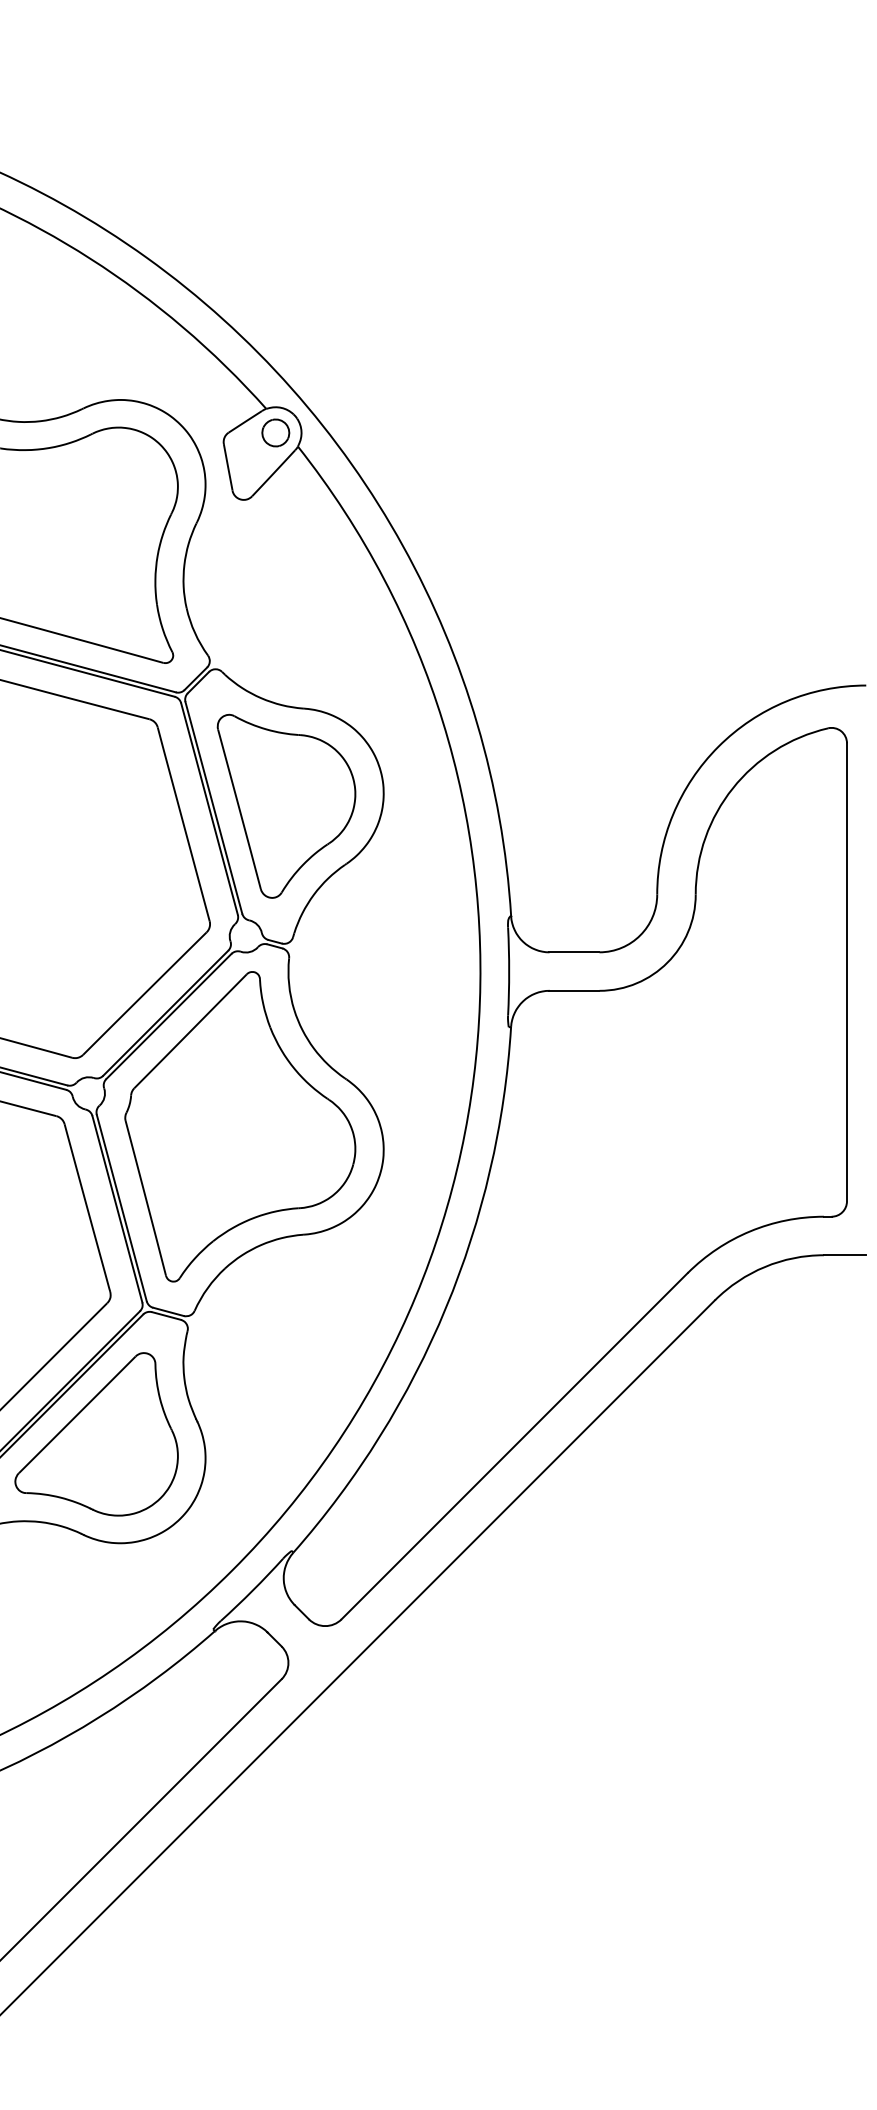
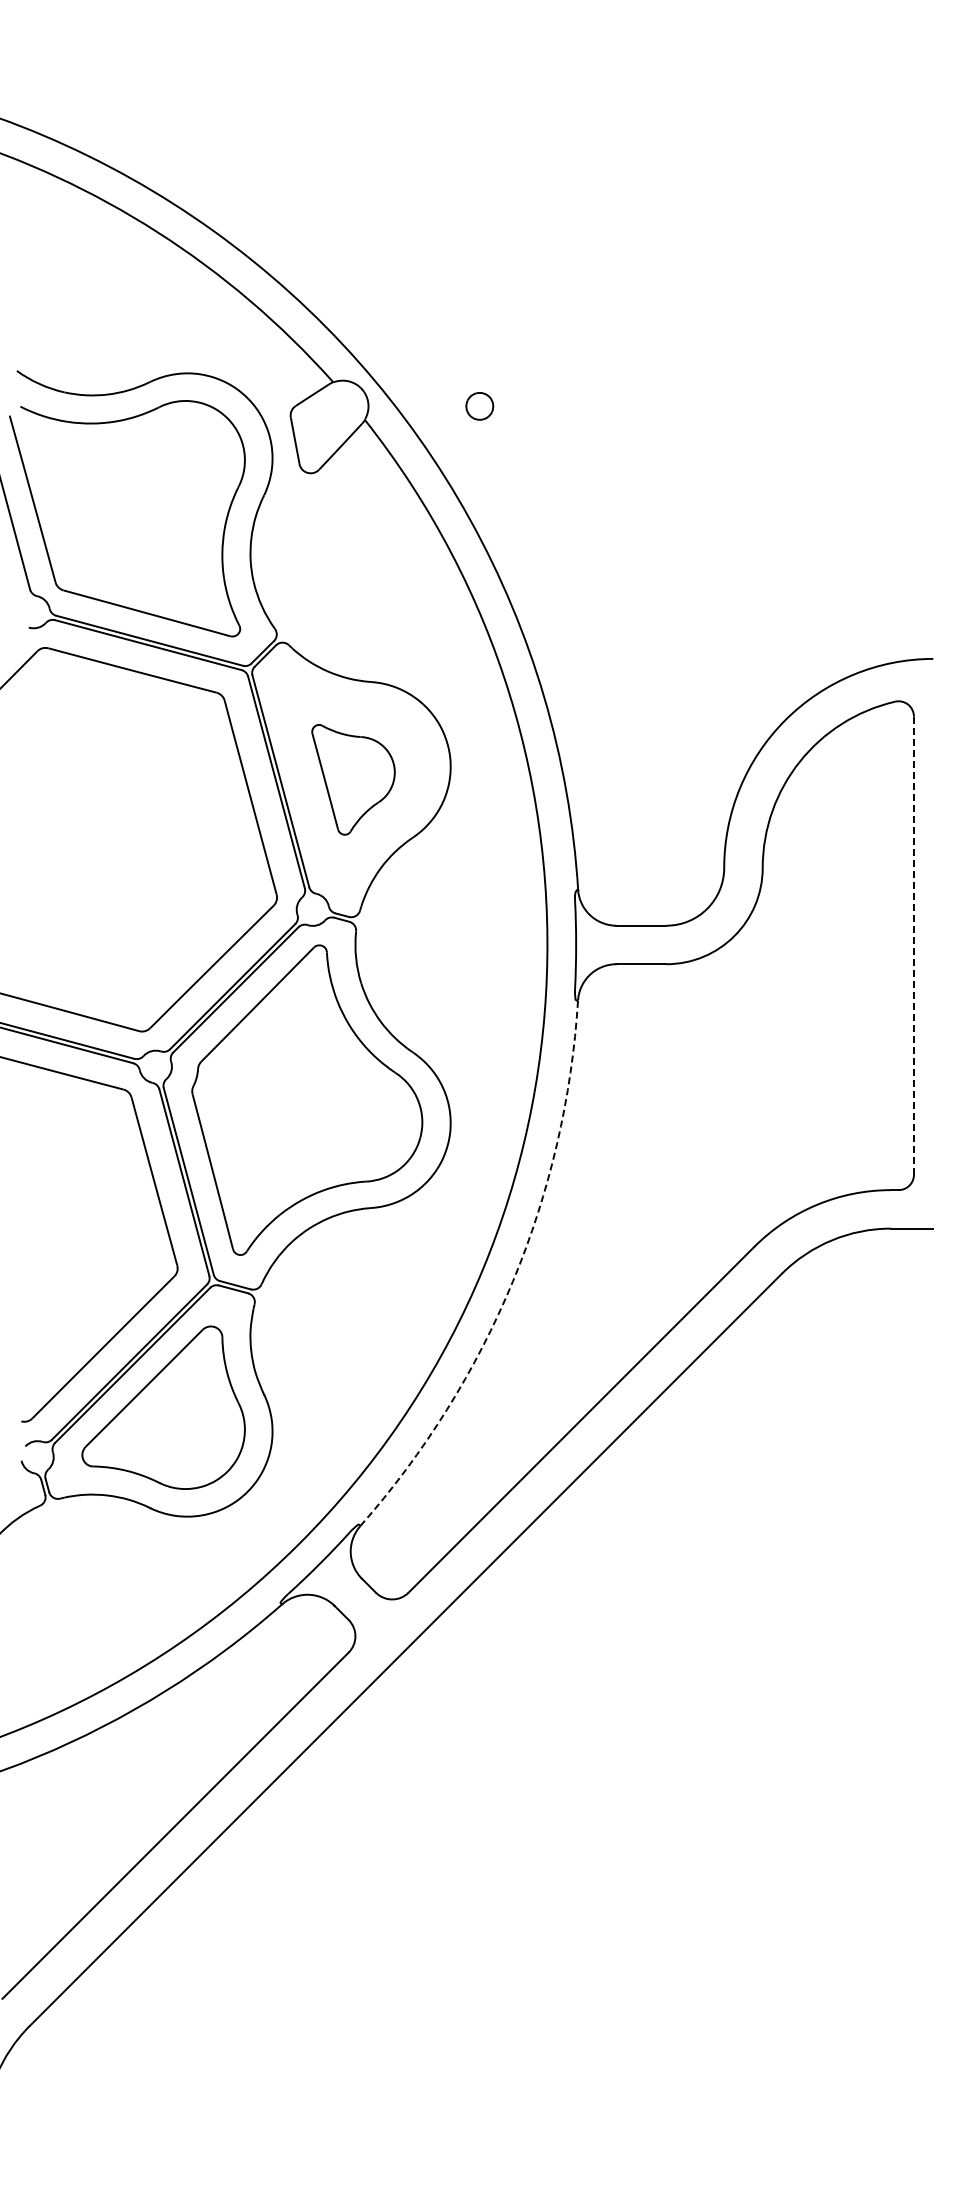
part: (275, 433) -> (479, 406), moved
part: (286, 806) -> (353, 779), size x0.6
line: (846, 973) -> (913, 946), solid -> dashed
arc: (446, 1308) -> (513, 1281), solid -> dashed

